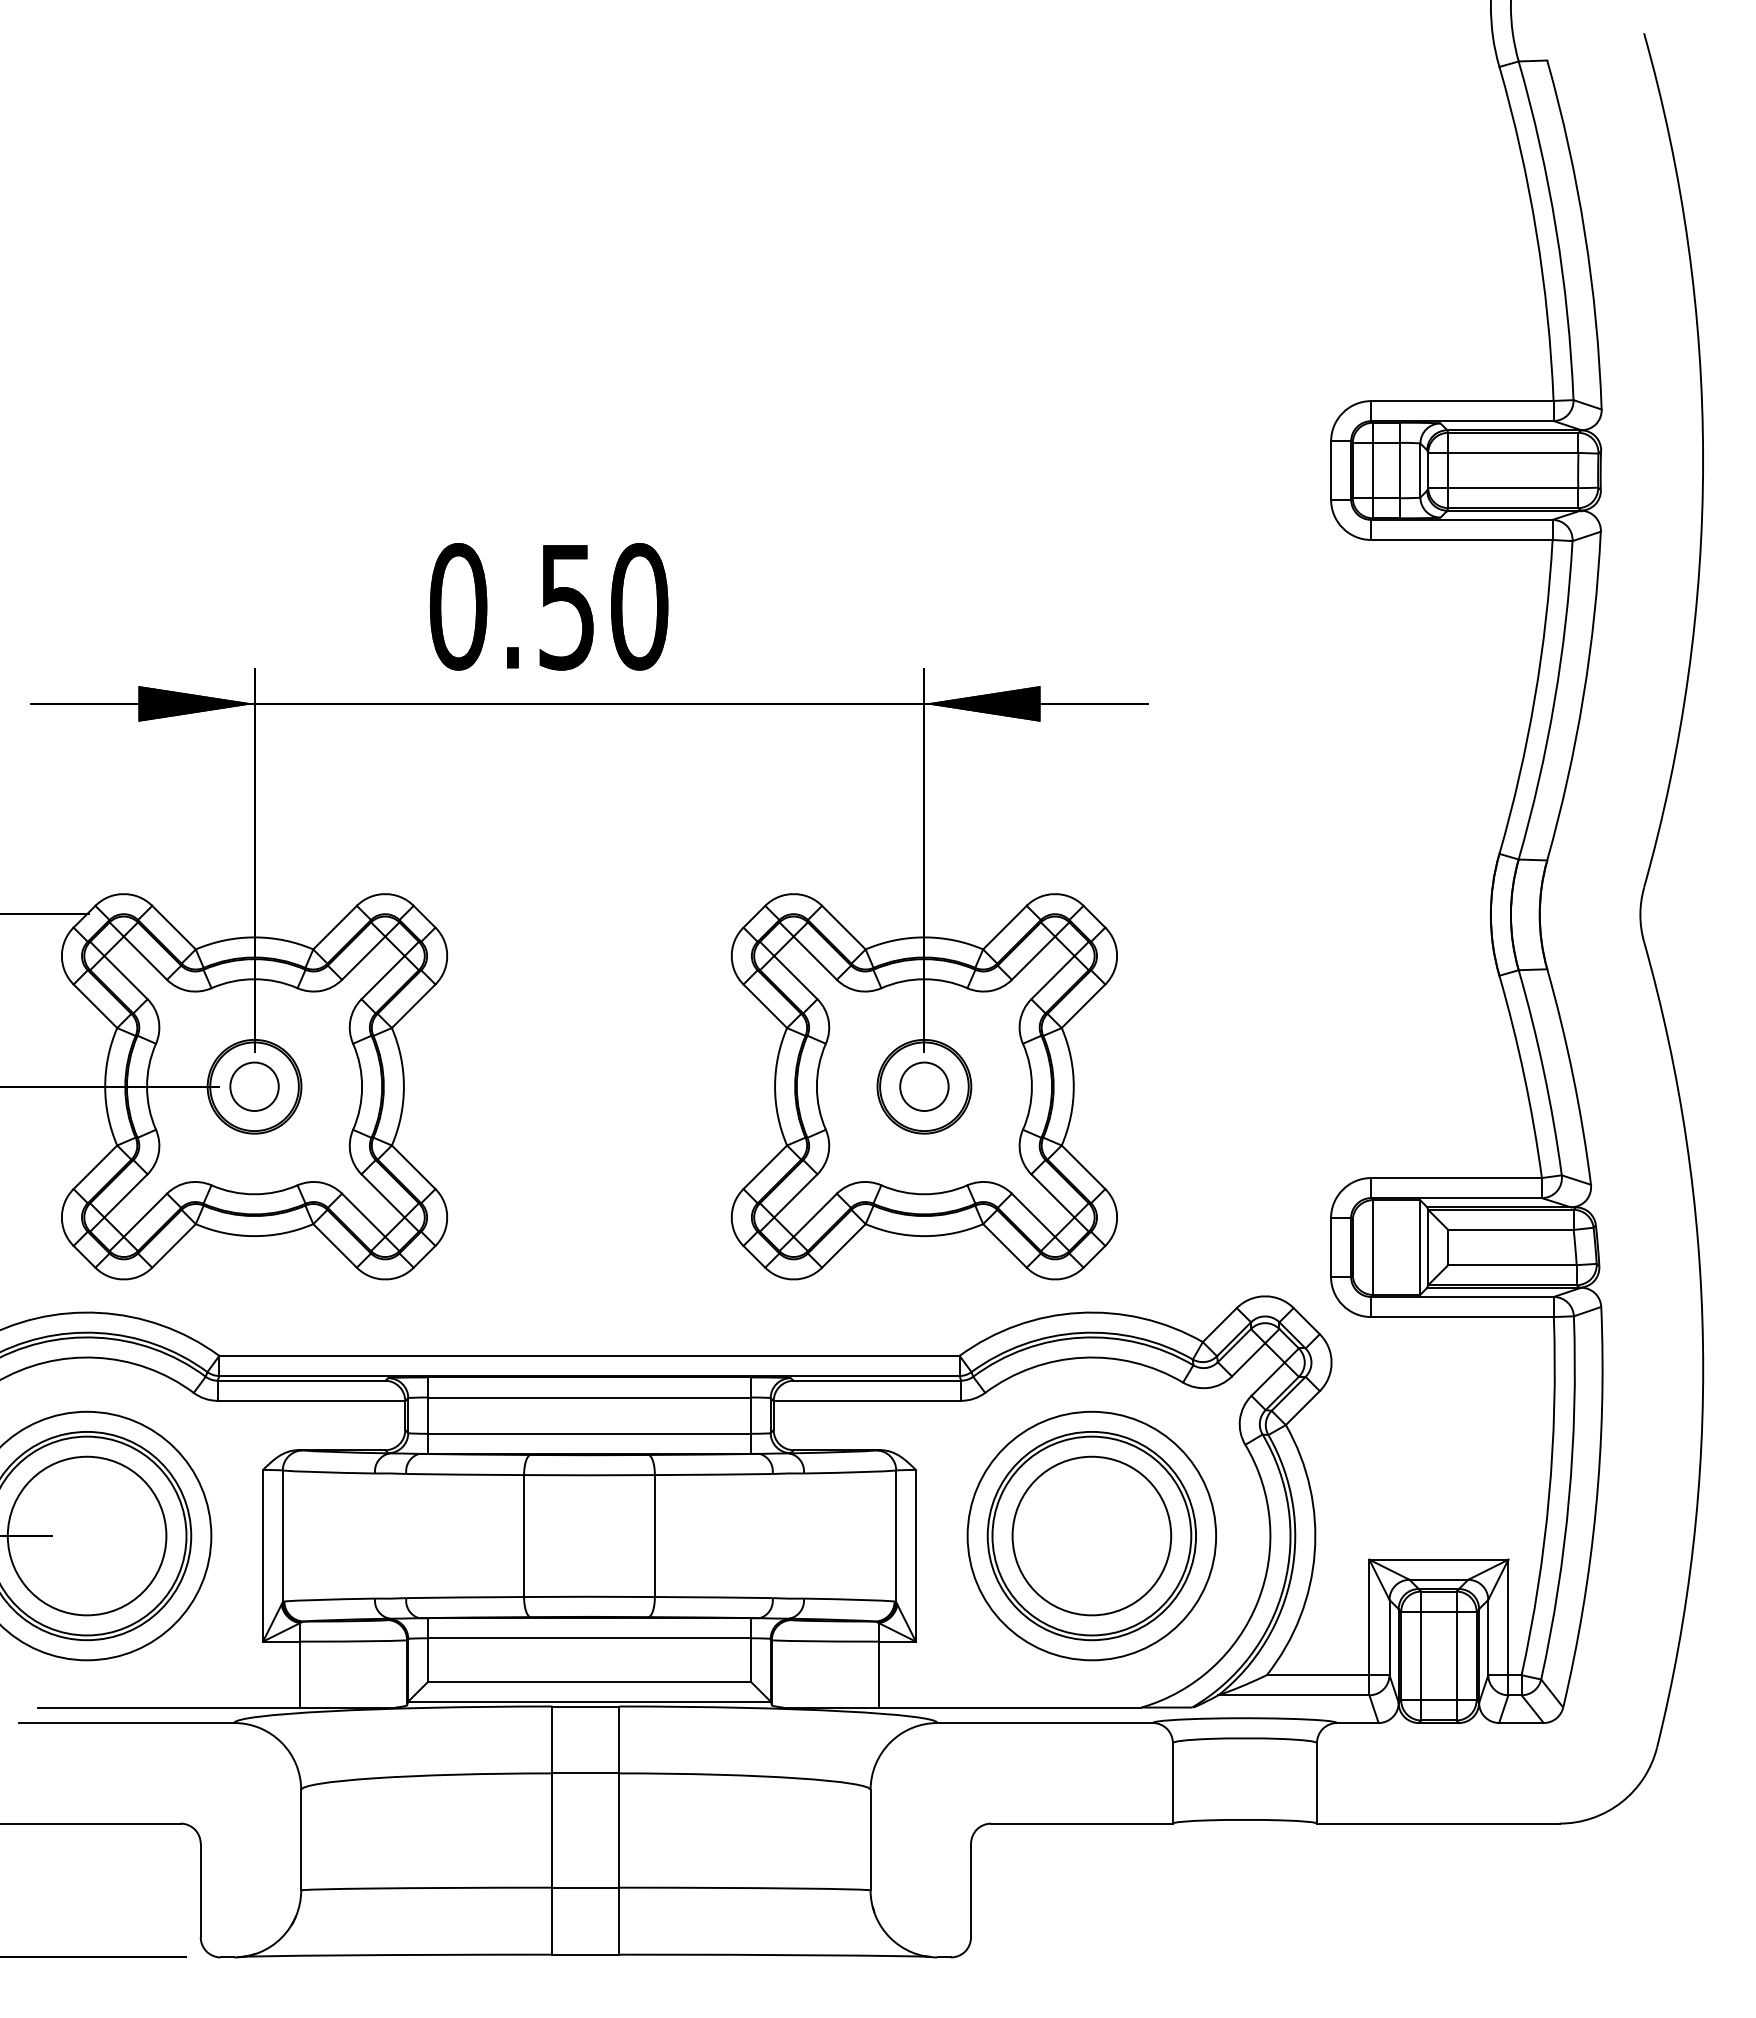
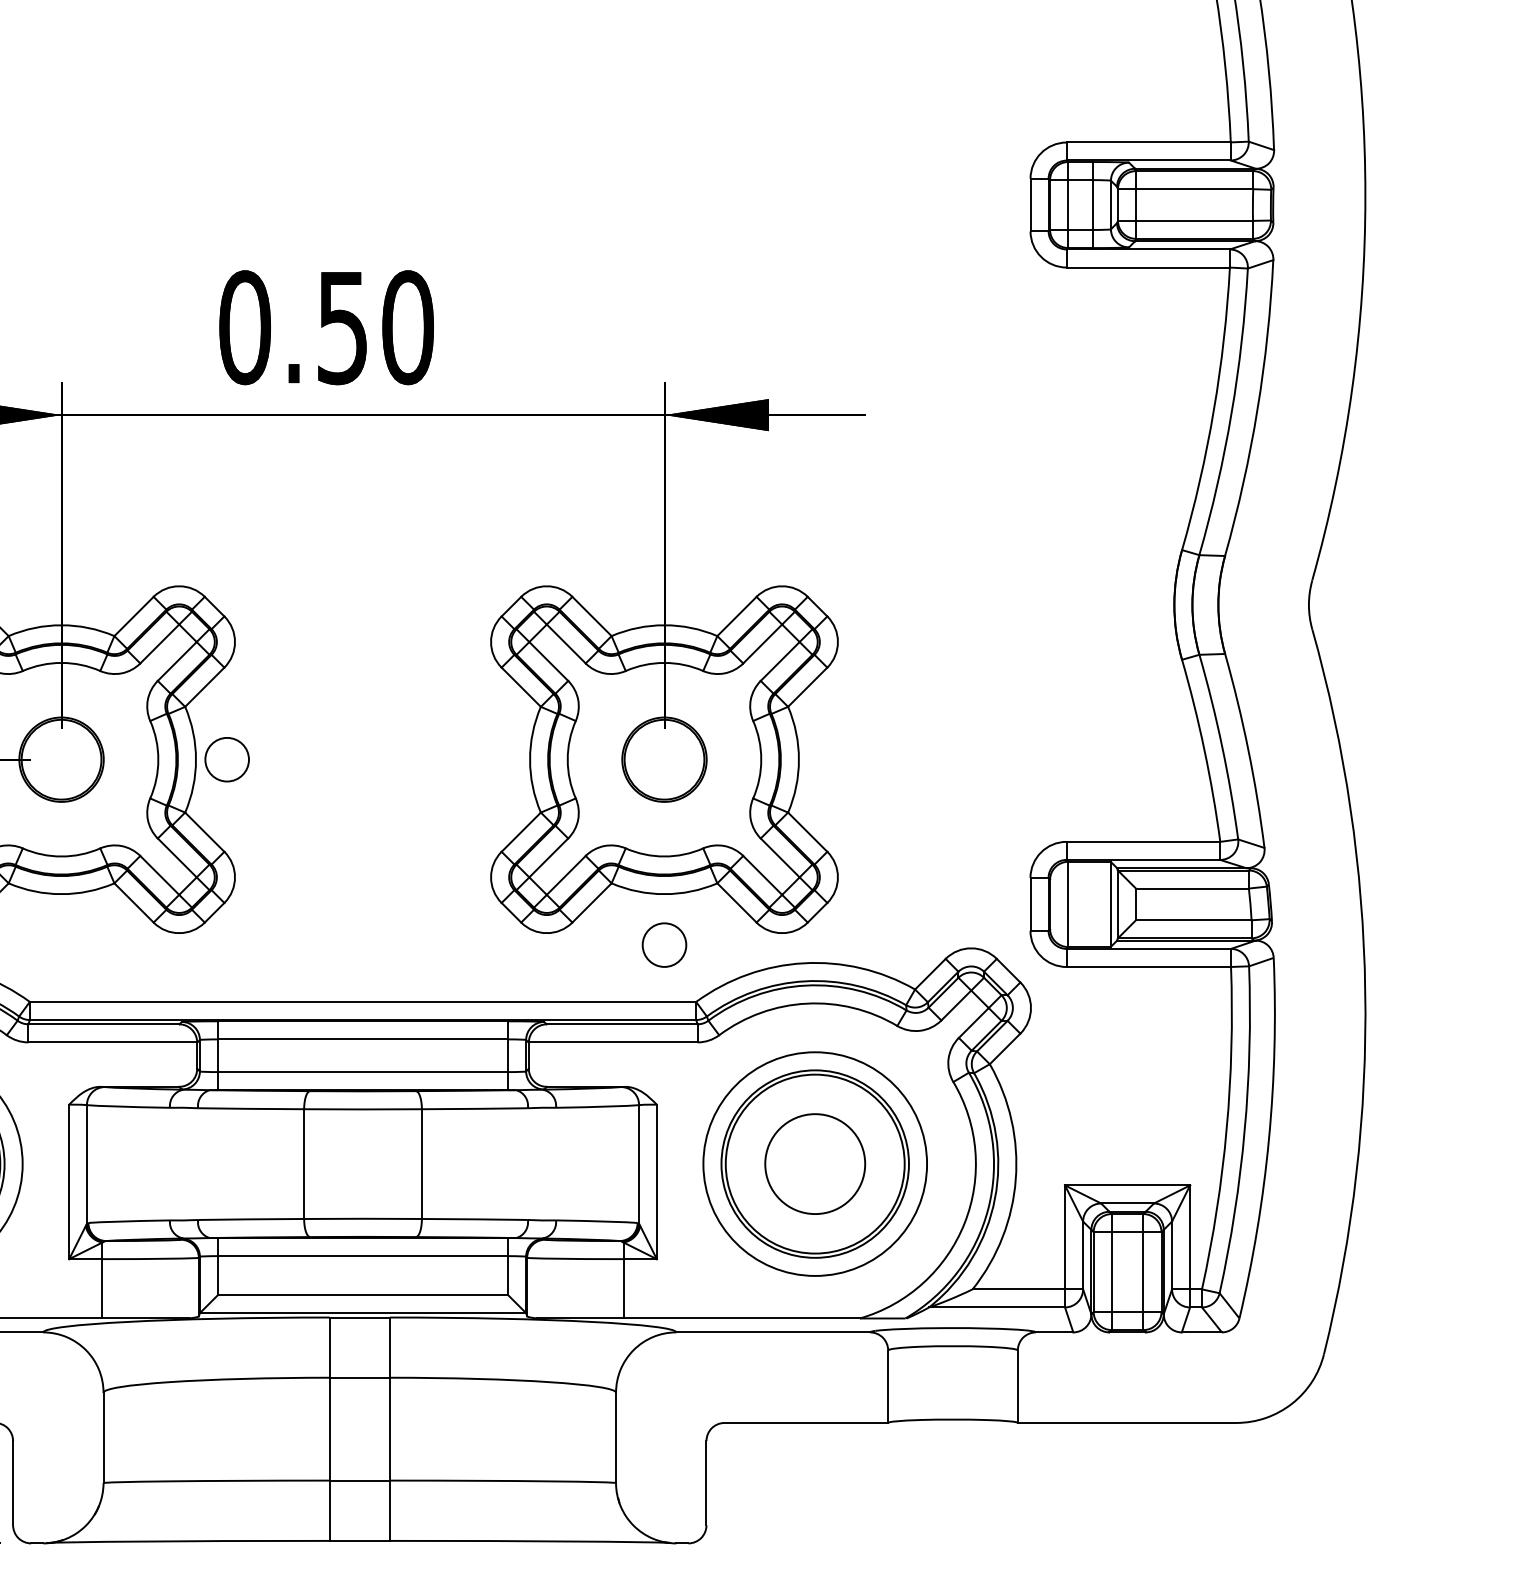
circle: (254, 1086) -> (227, 759), moved
circle: (924, 1086) -> (664, 944), moved
circle: (1091, 1535) -> (814, 1163), size x0.7

